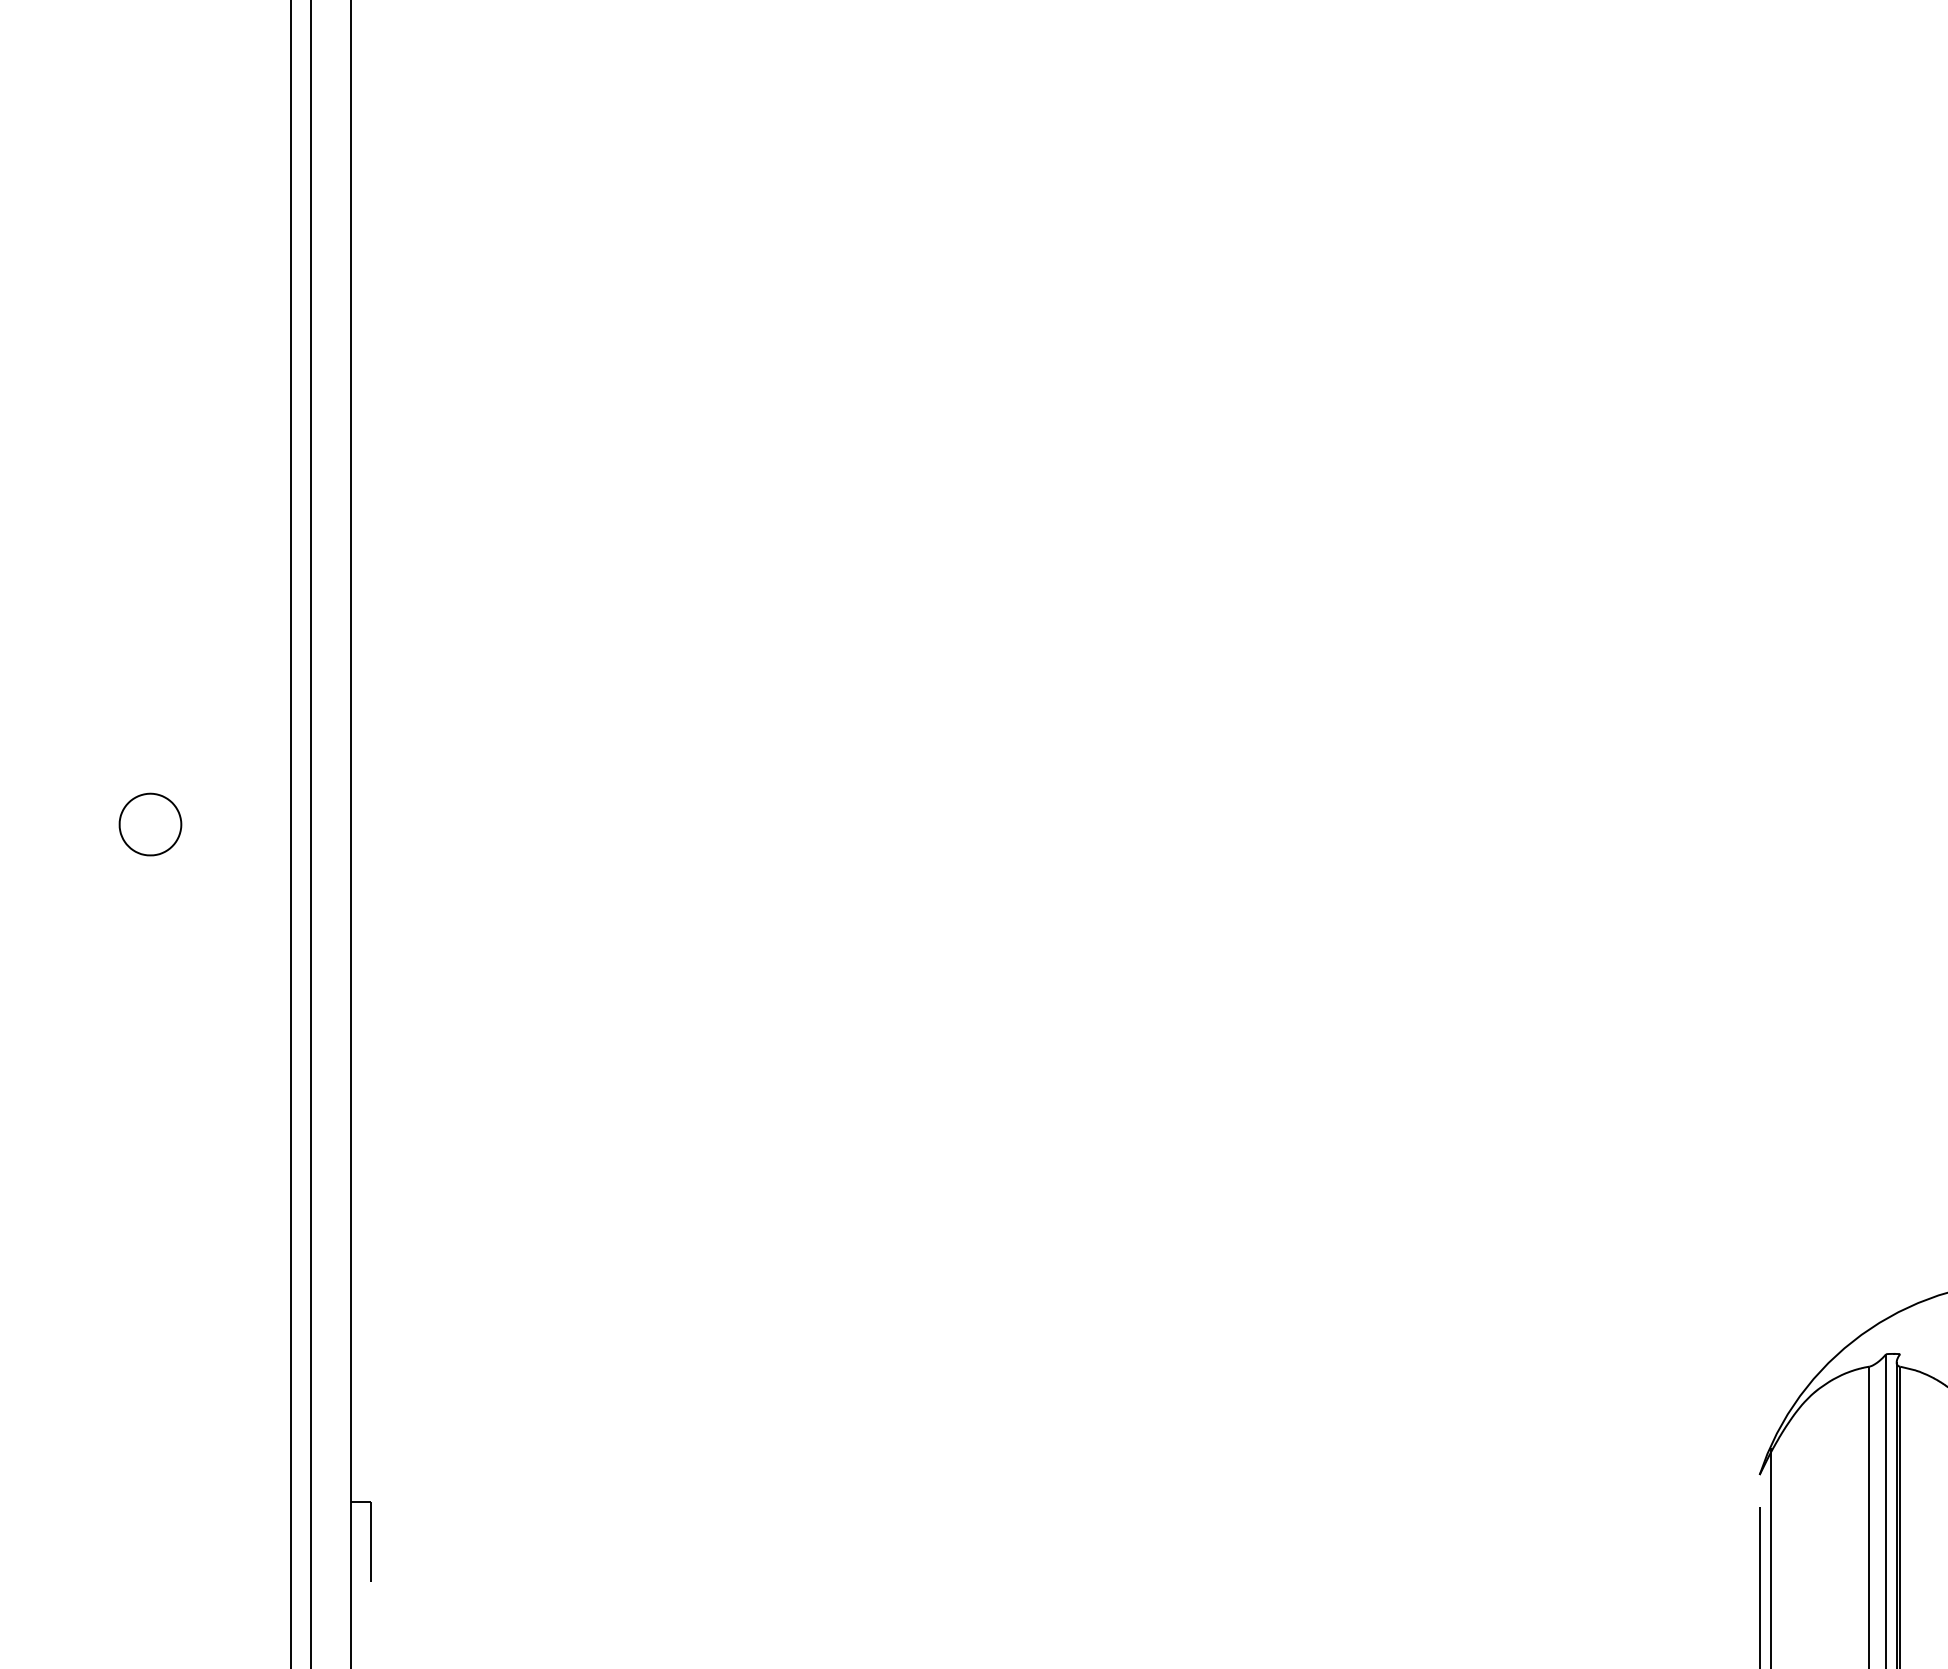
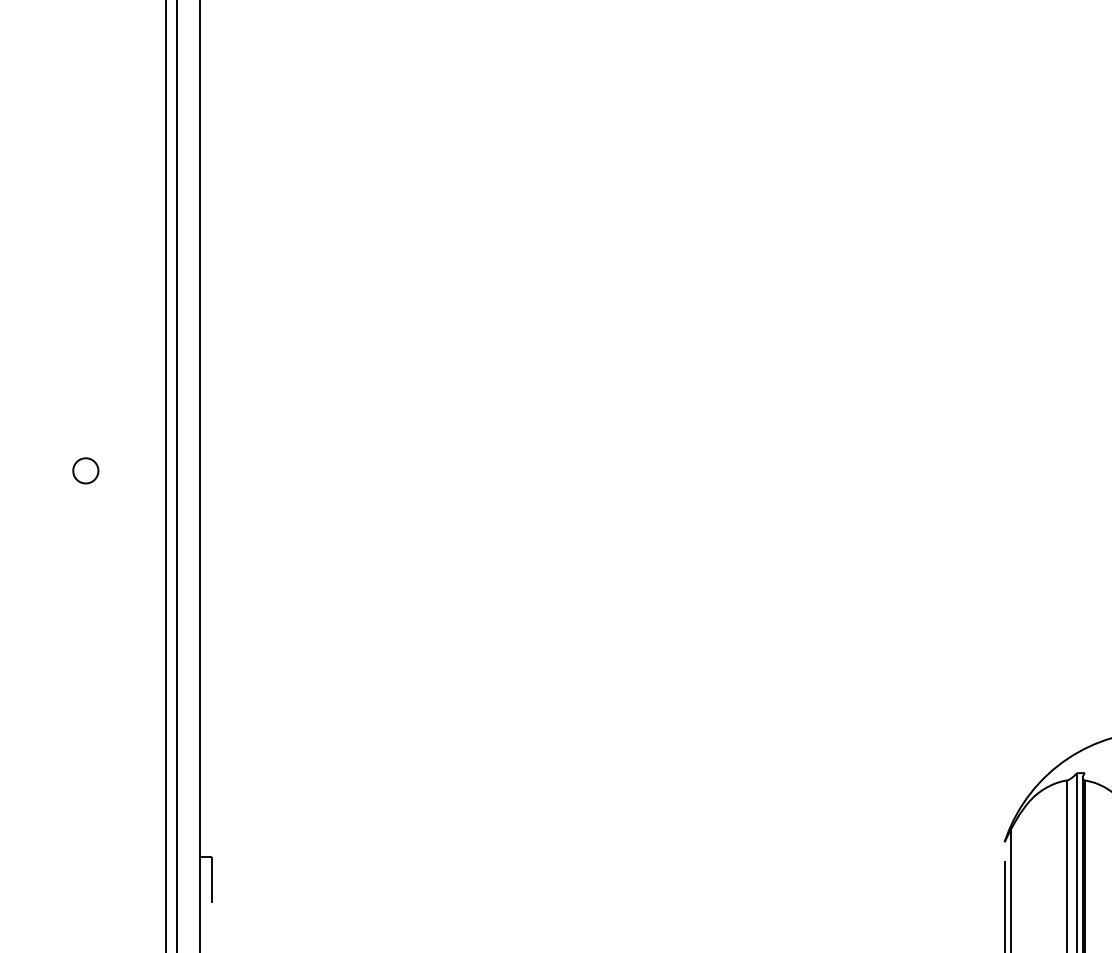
part: (149, 823) -> (85, 470), size x0.71

